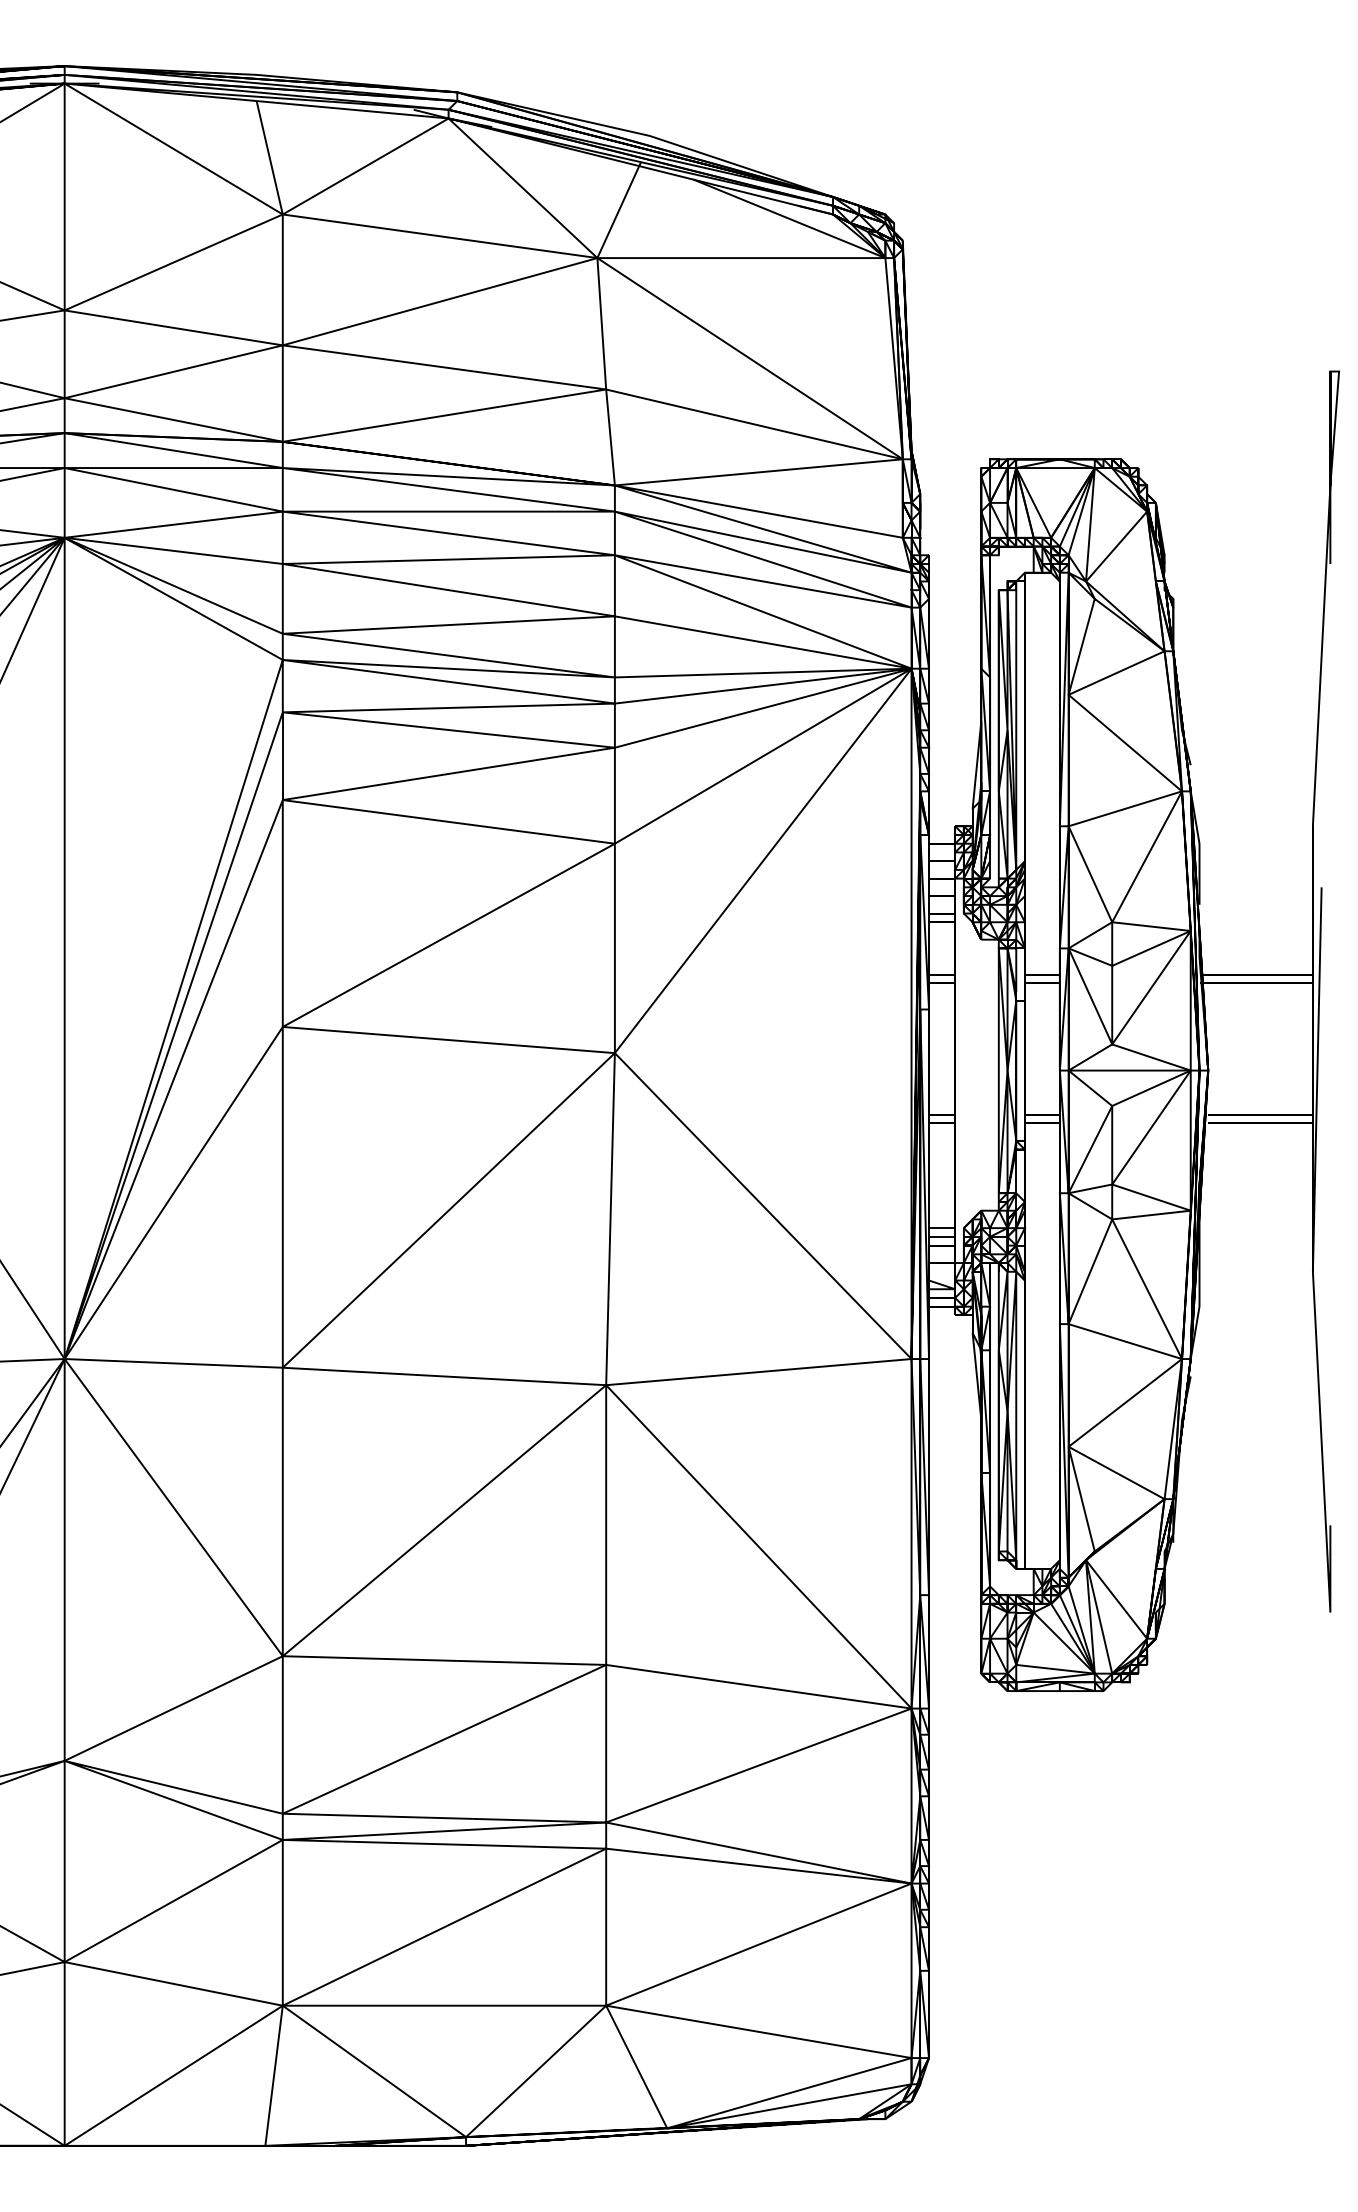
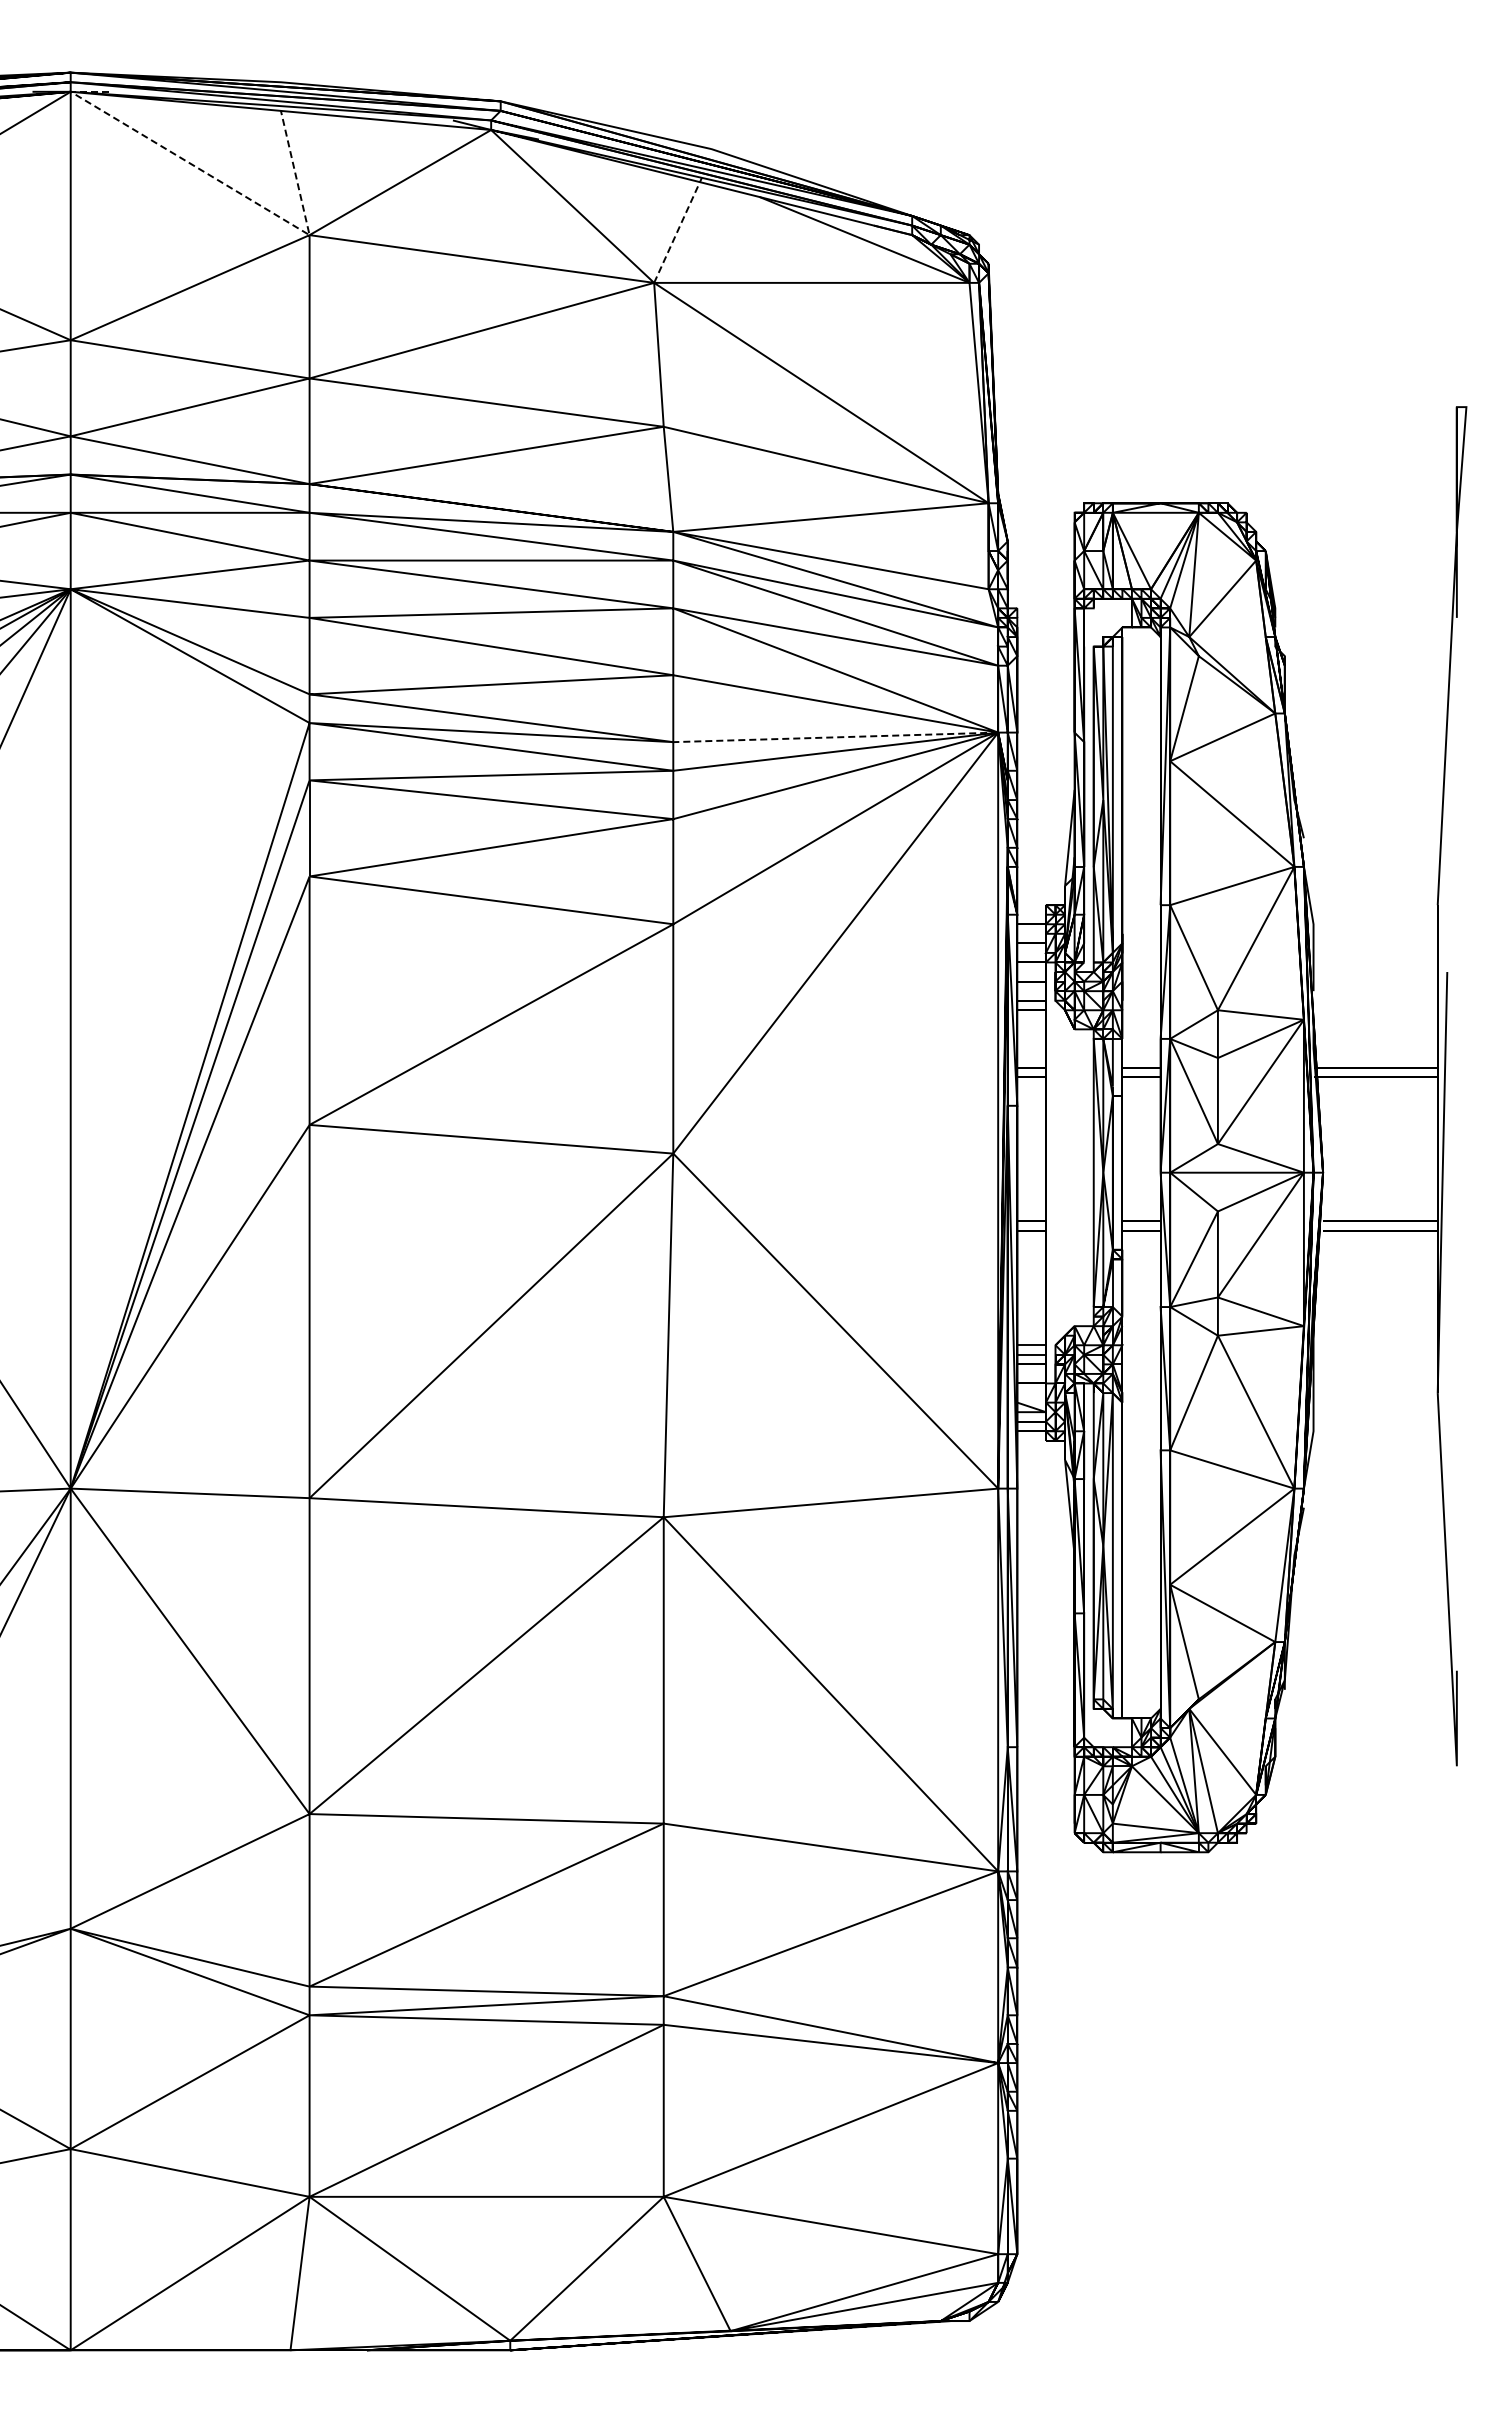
line: (208, 170) -> (228, 186), solid -> dashed
line: (619, 210) -> (678, 230), solid -> dashed
line: (763, 673) -> (835, 737), solid -> dashed

